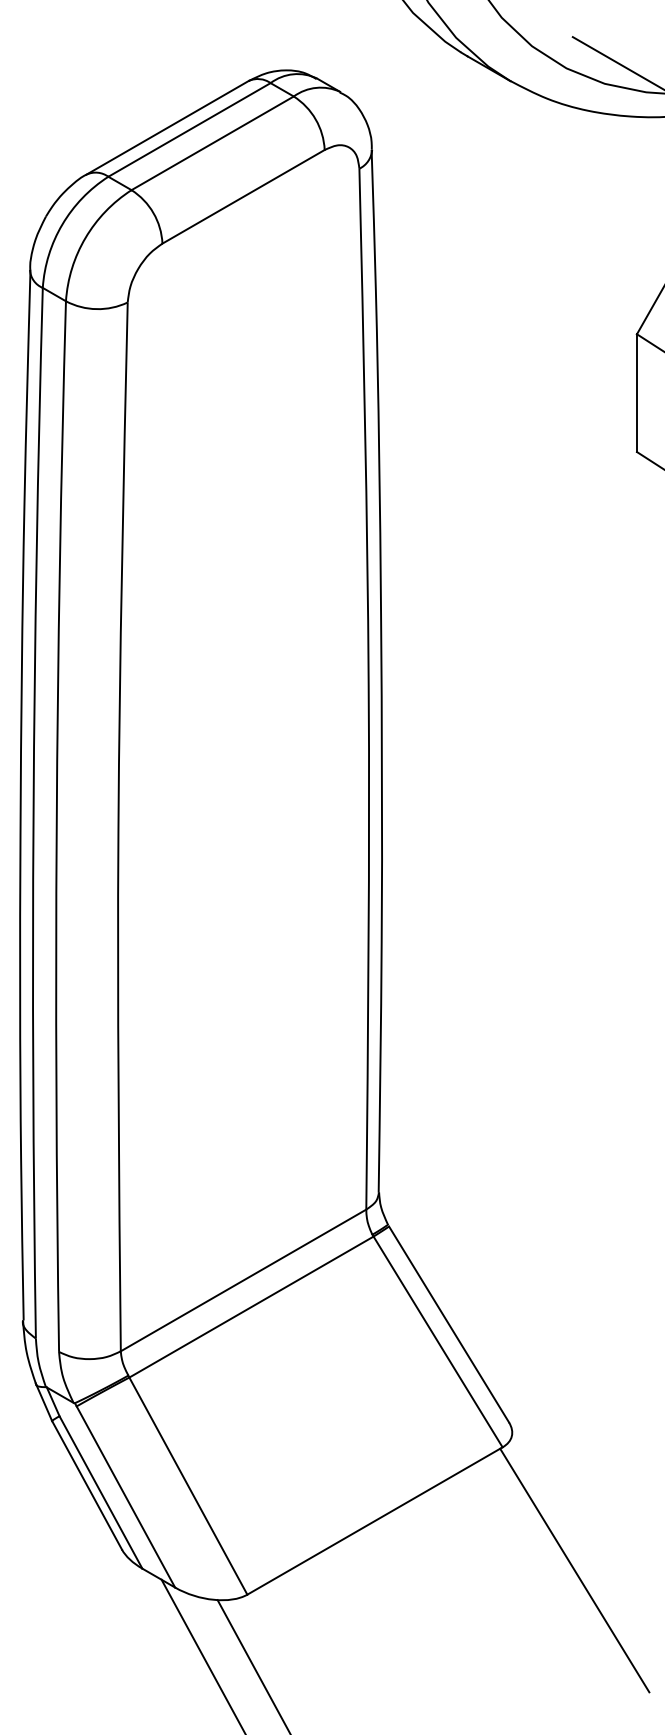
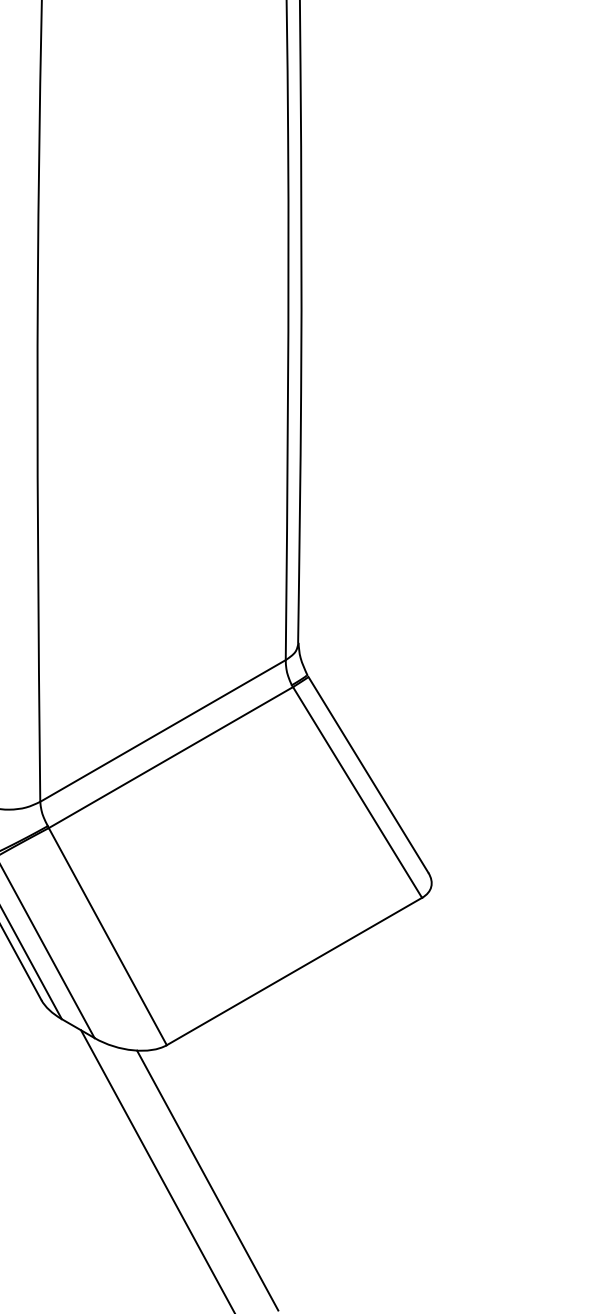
line: (574, 1570) -> (493, 1021), removed

